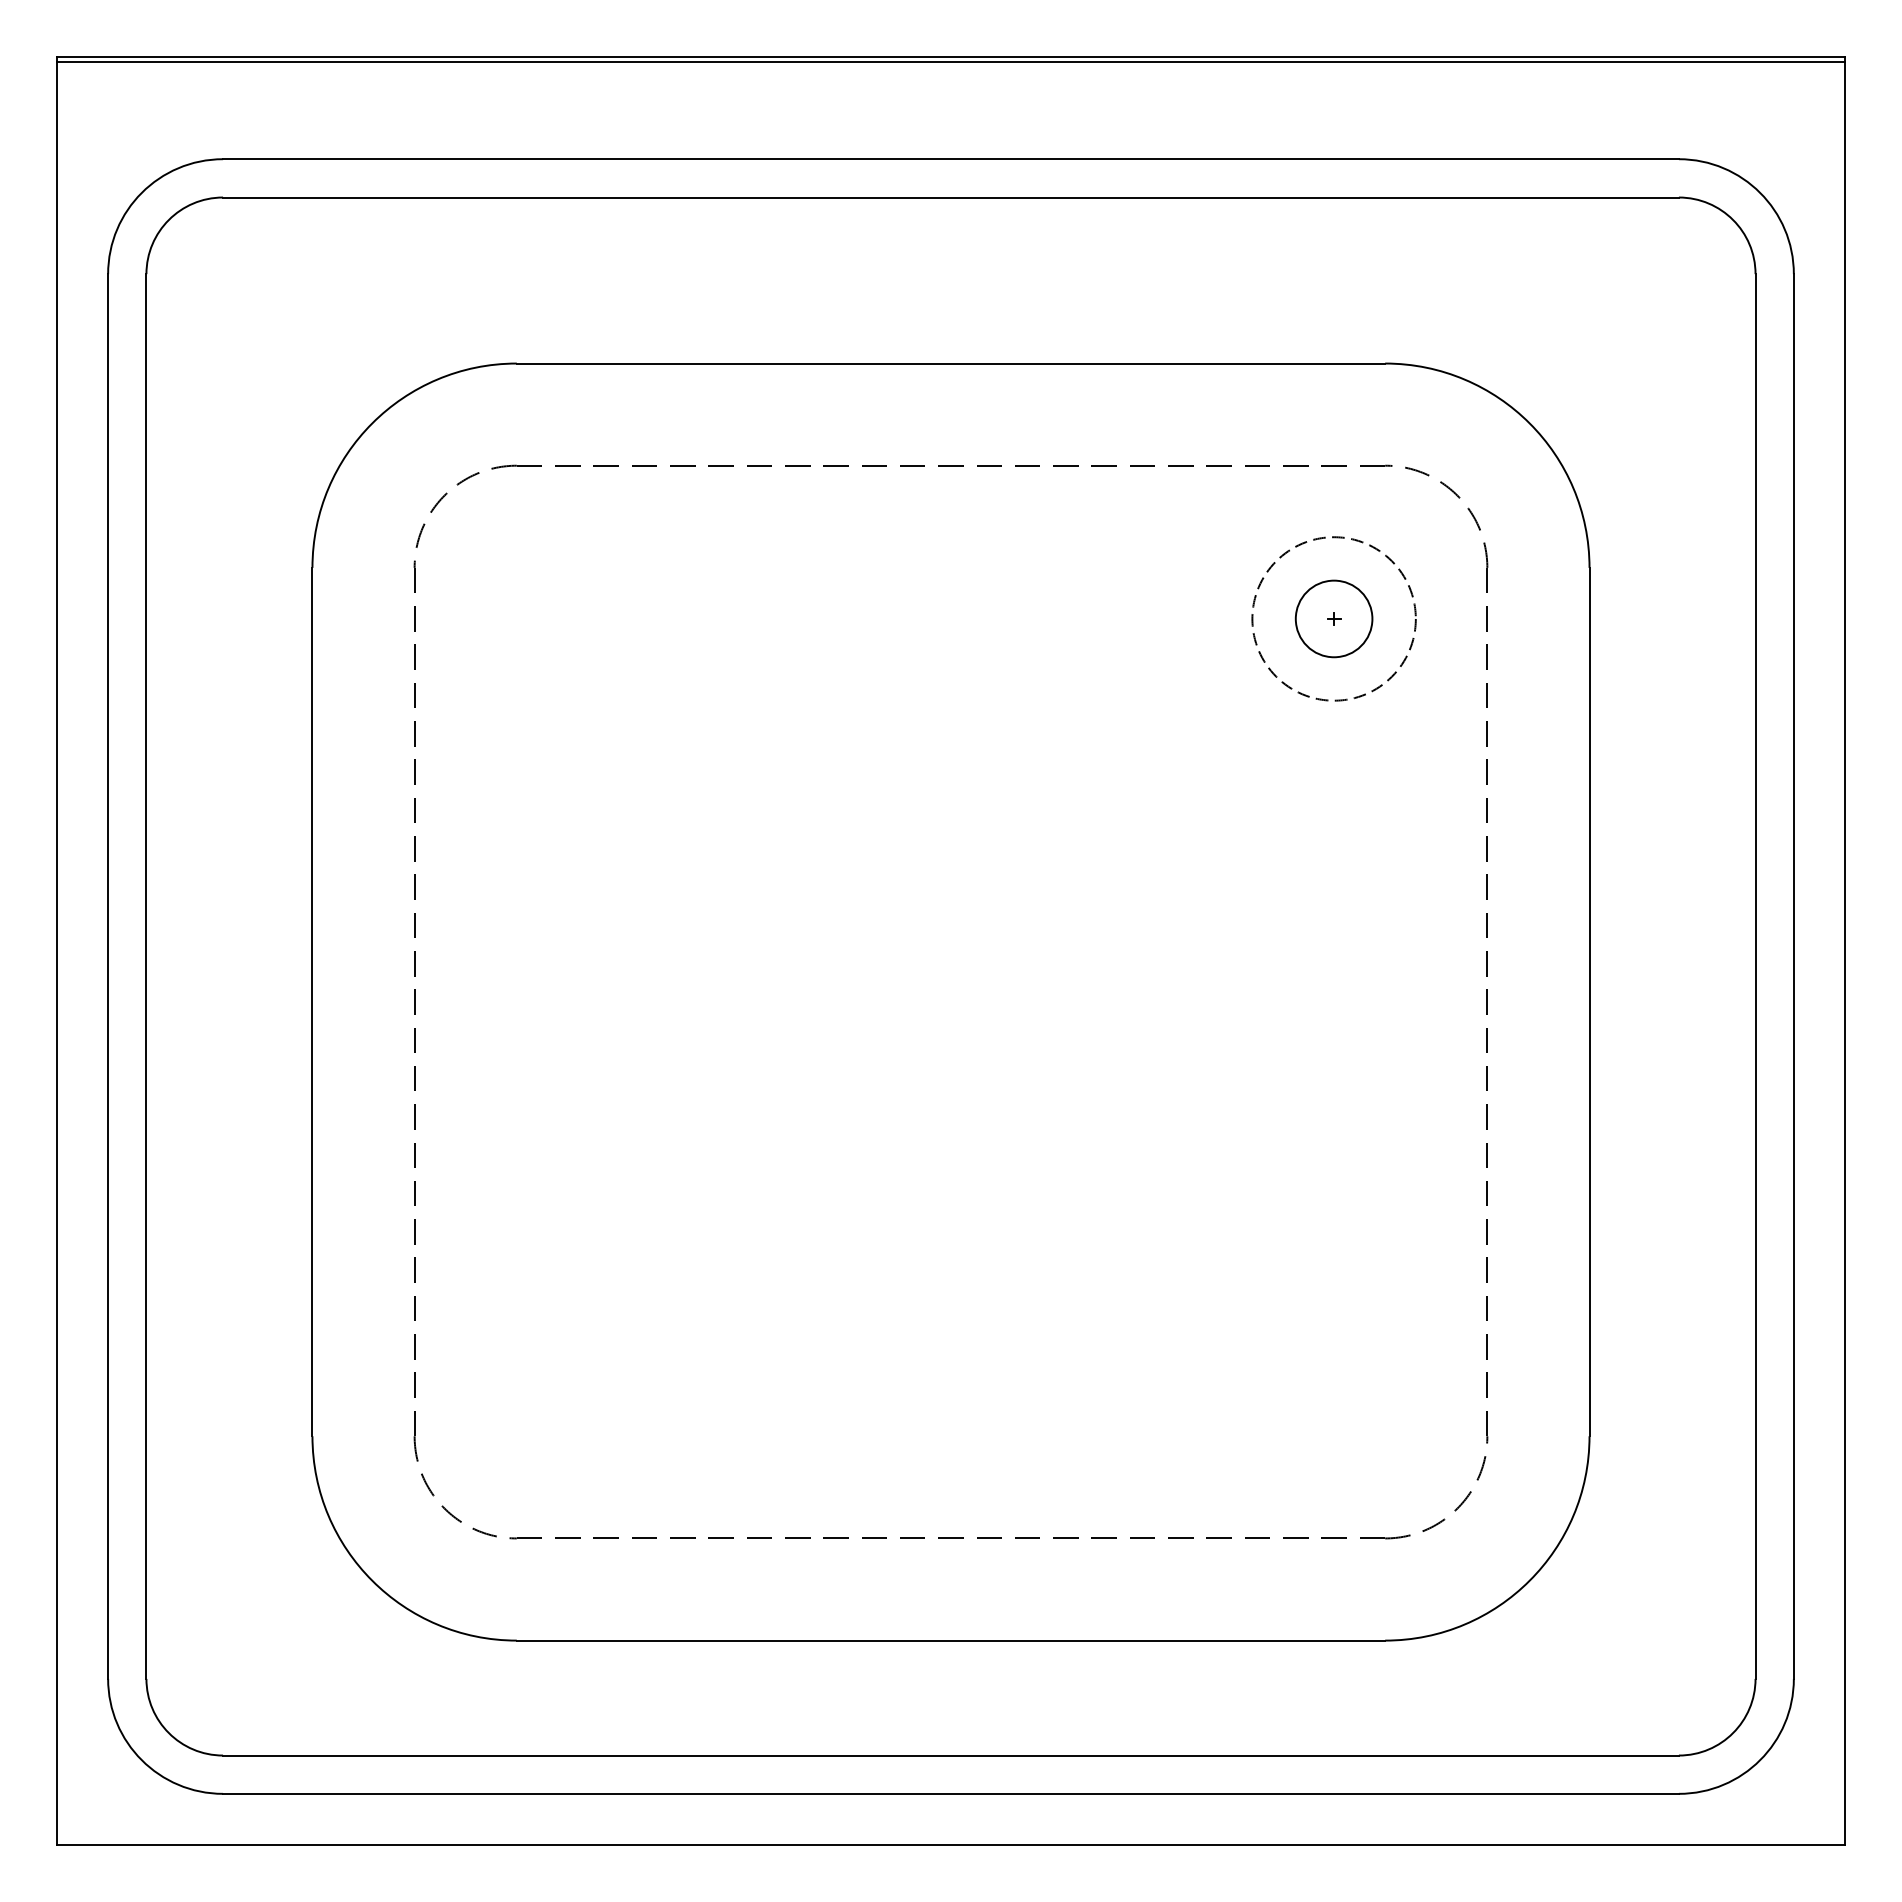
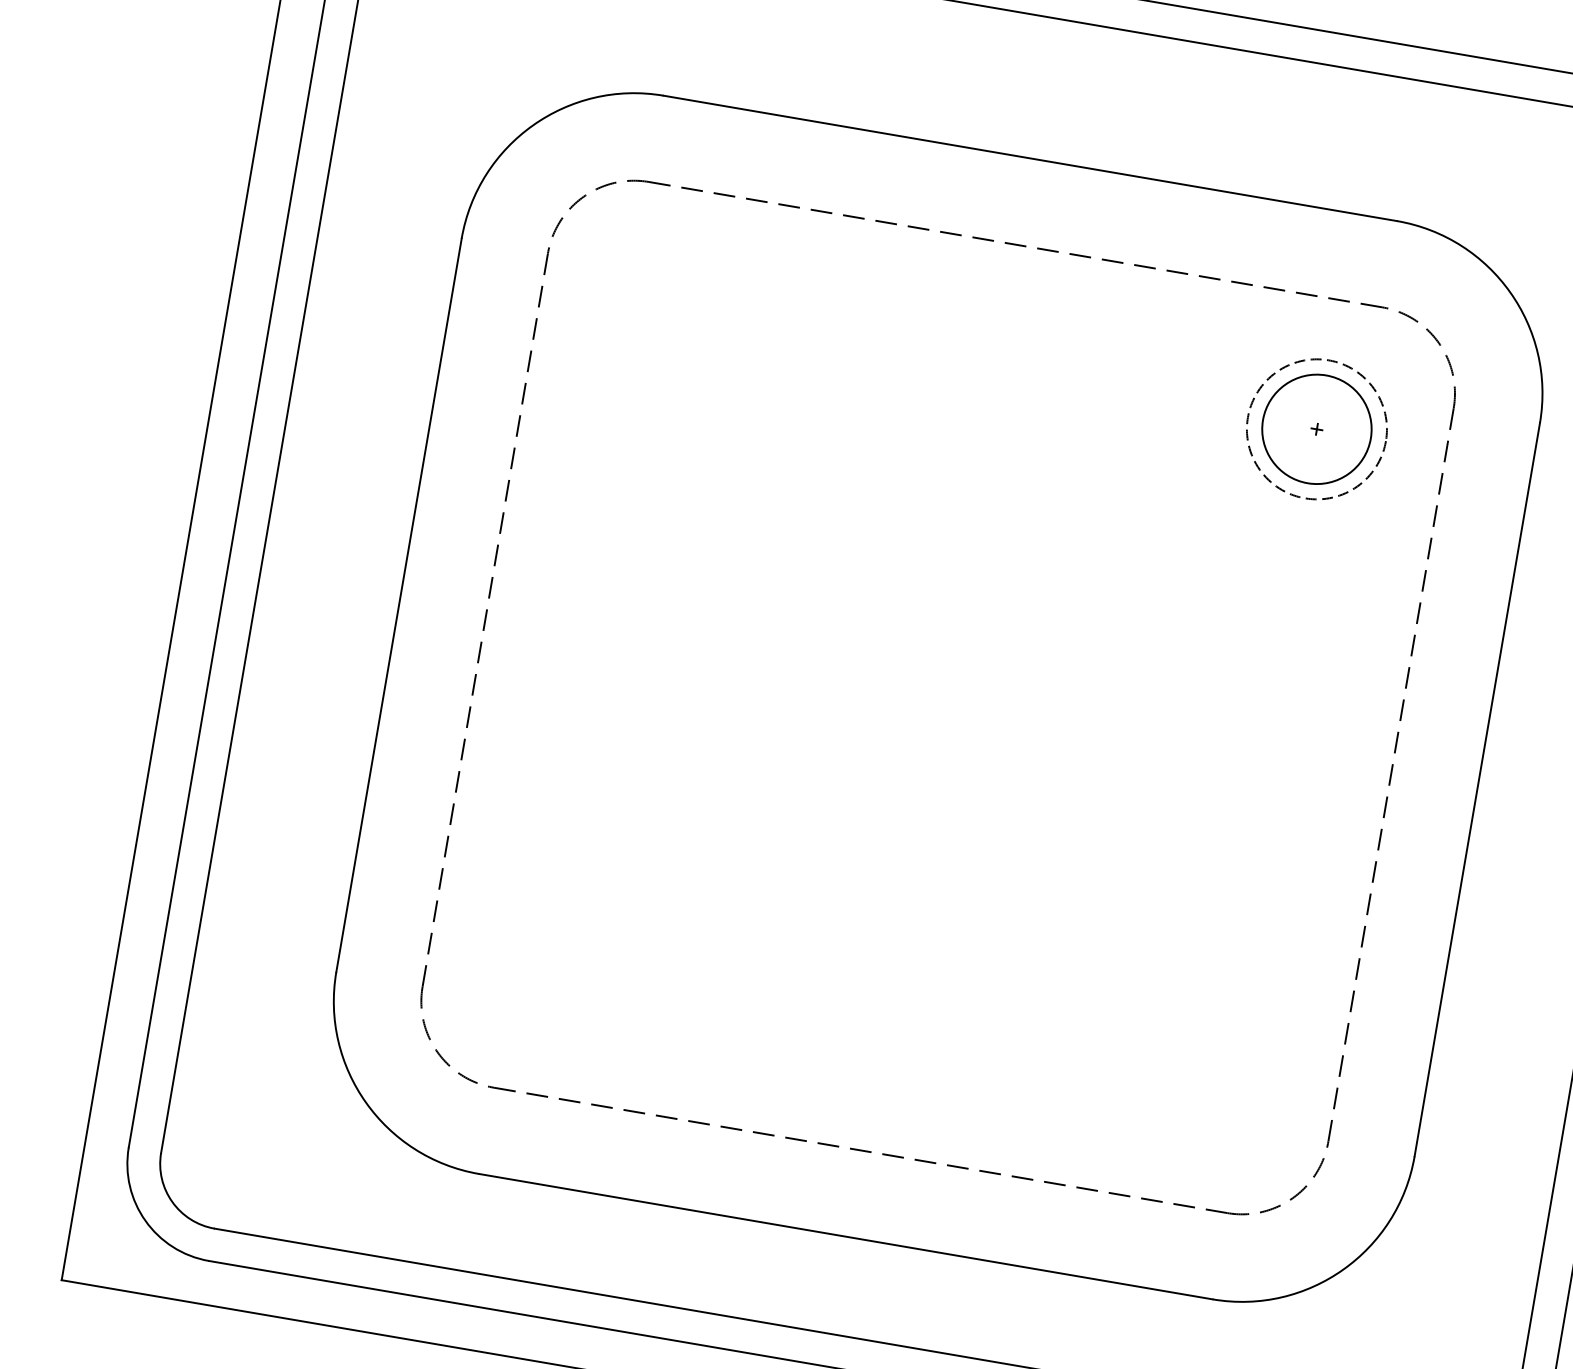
circle: (1333, 618) -> (1316, 428), size x1.67

